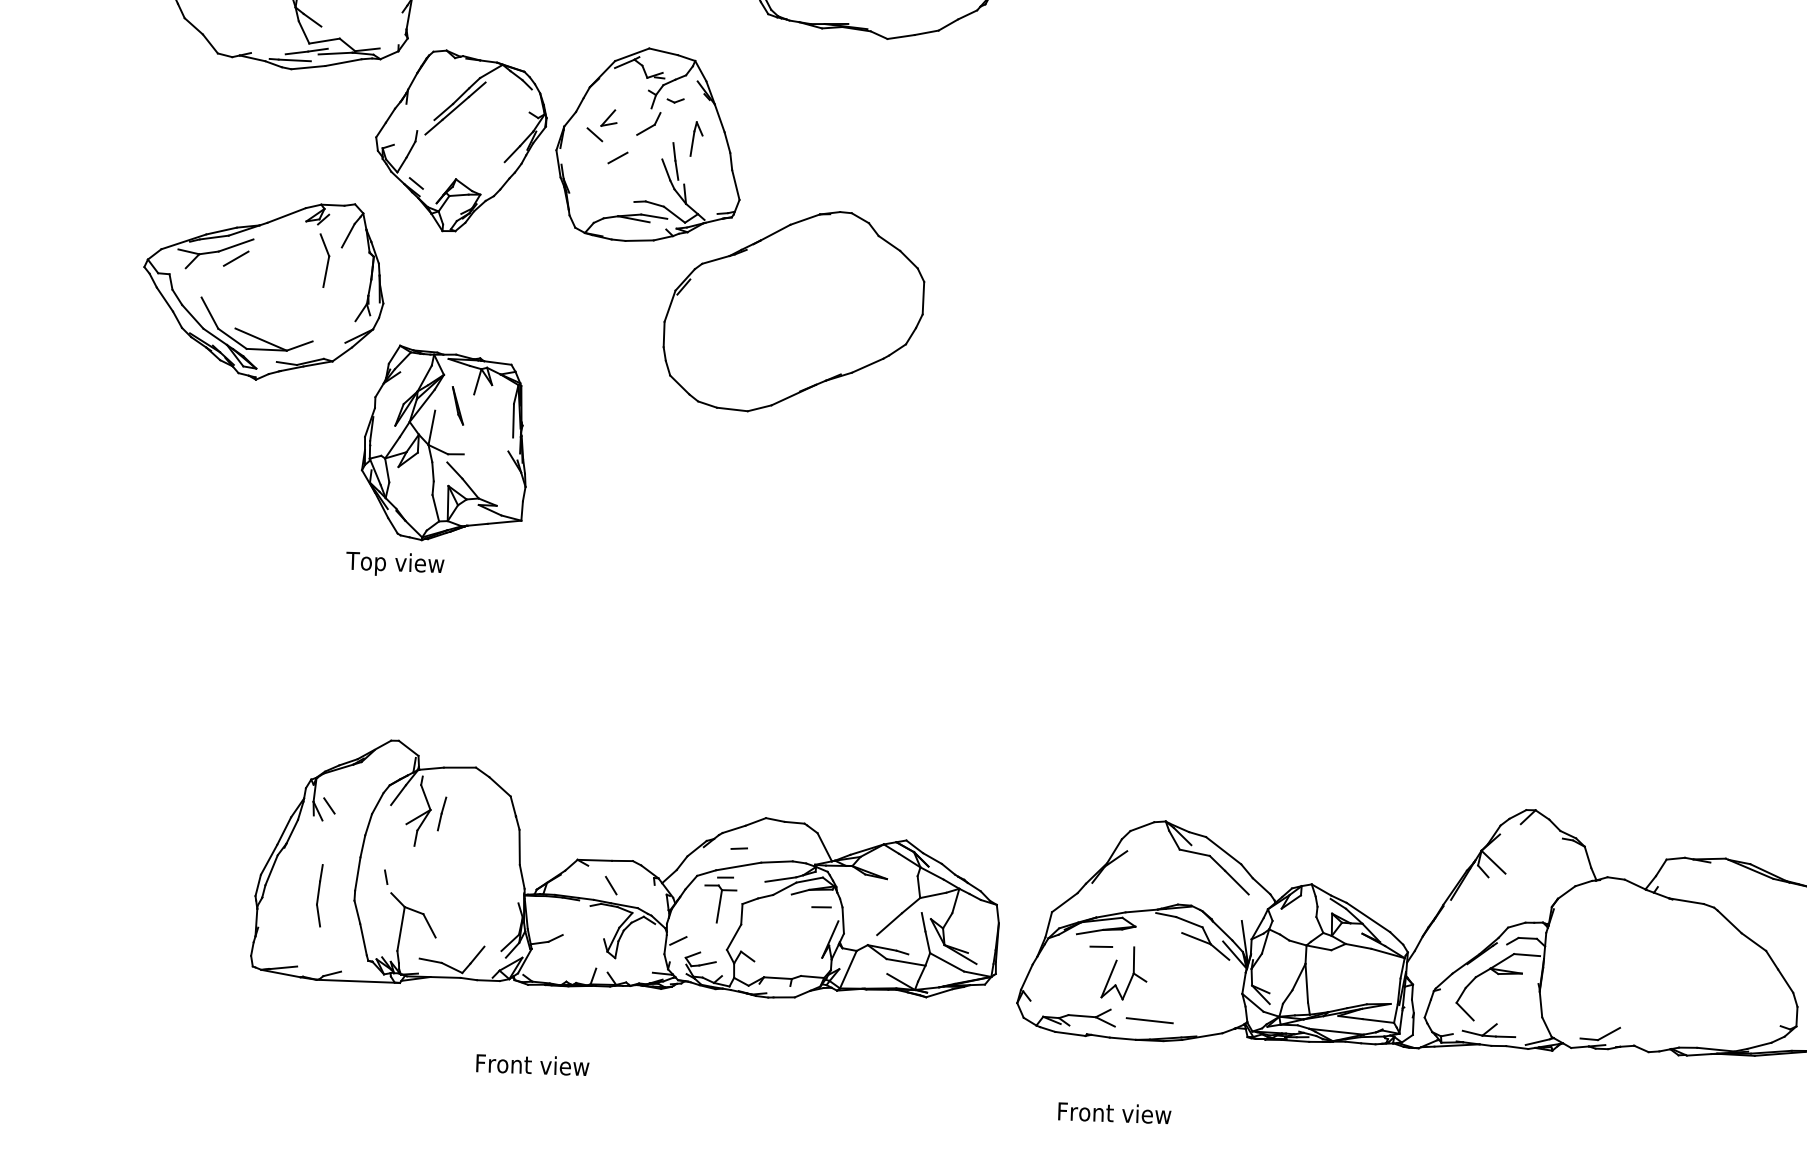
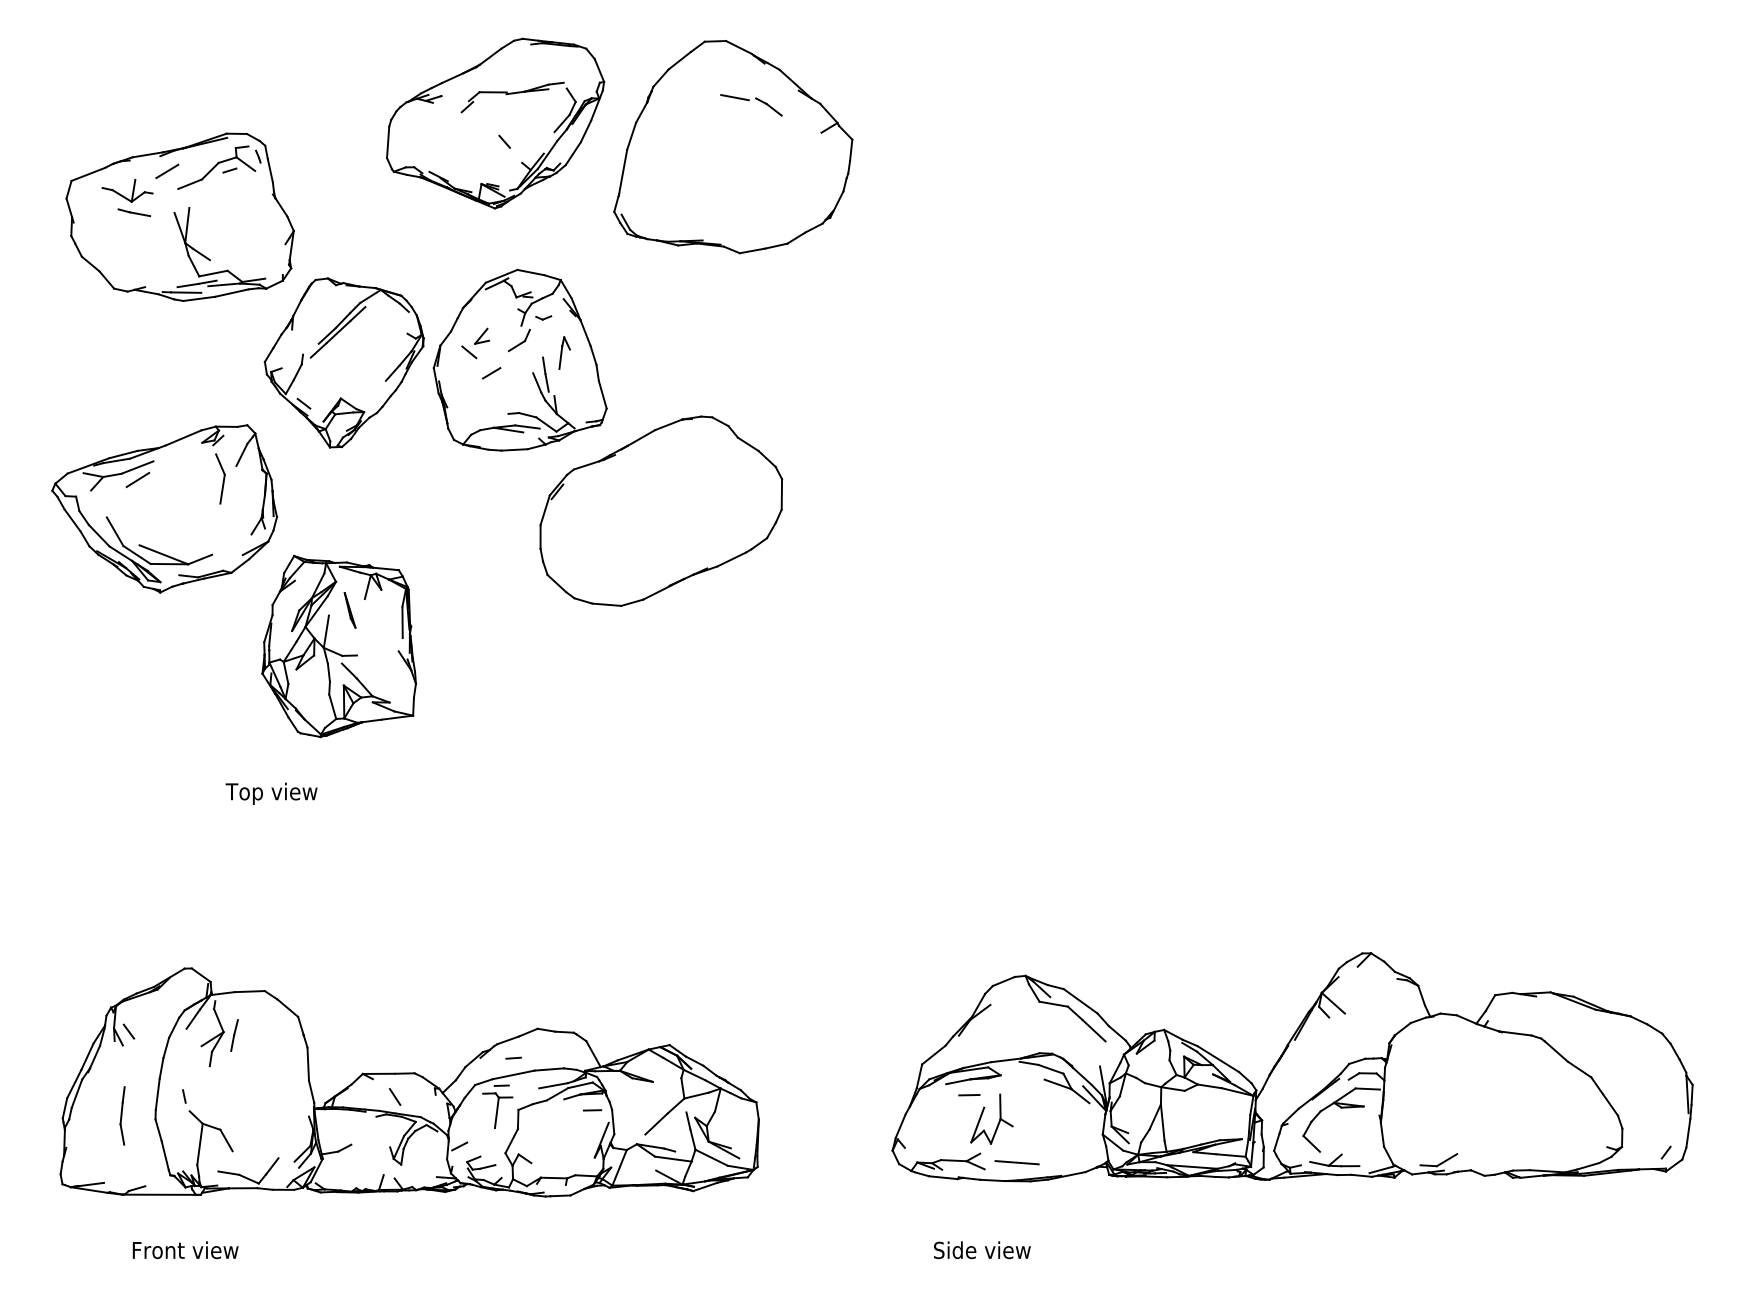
text: (395, 564) -> (271, 793), moved
part: (627, 870) -> (409, 1082), moved
text: (532, 1065) -> (185, 1250), moved
text: (1114, 1113) -> (987, 1250), Front view -> Side view

